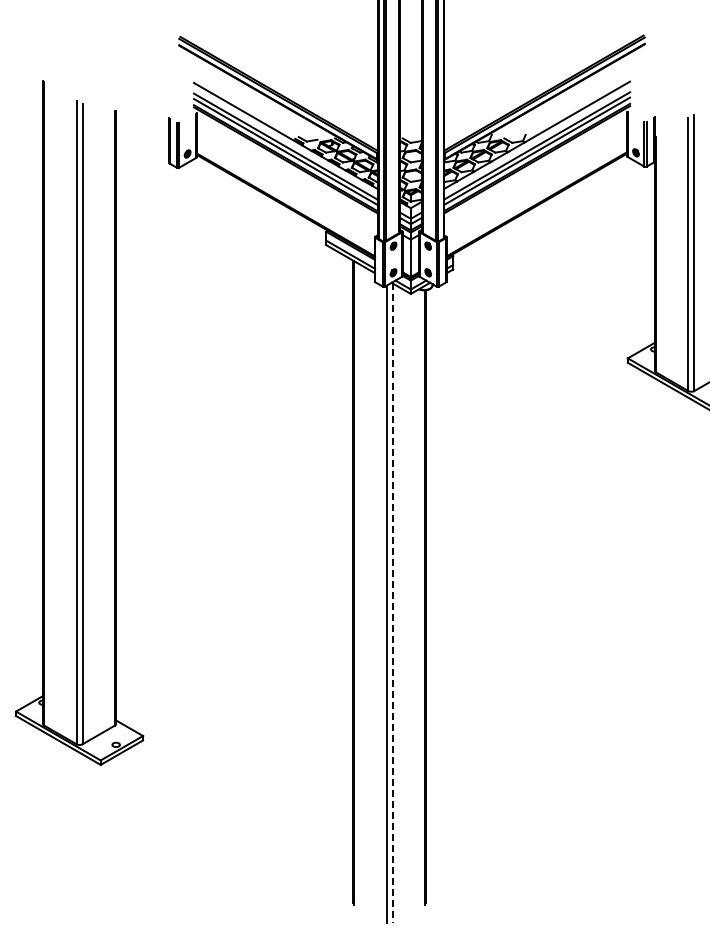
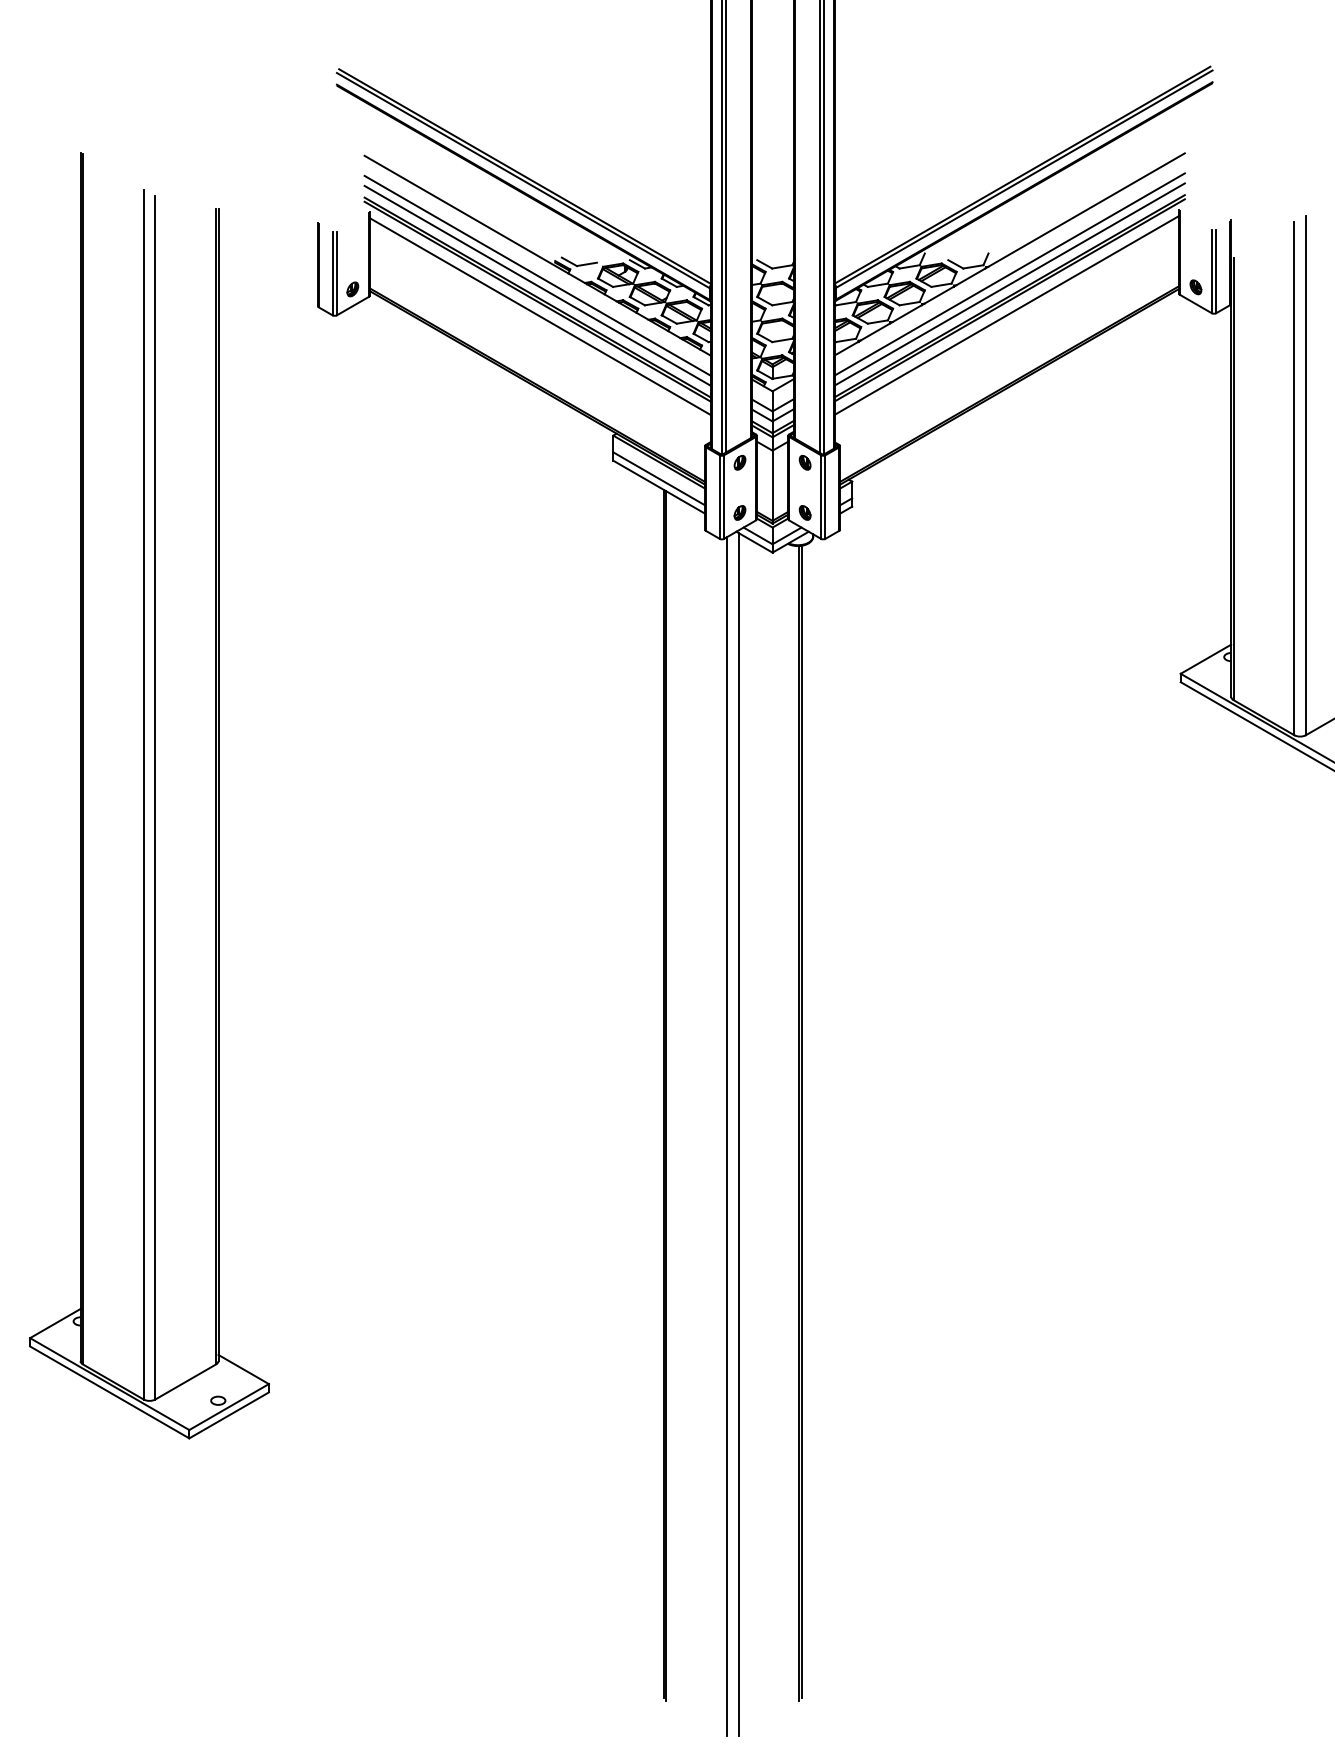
line: (535, 167) -> (1006, 314), added
line: (287, 168) -> (540, 316), added
line: (392, 603) -> (738, 1134), dashed -> solid

